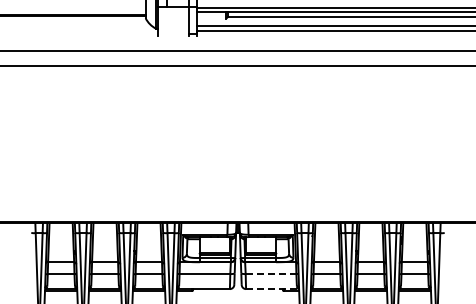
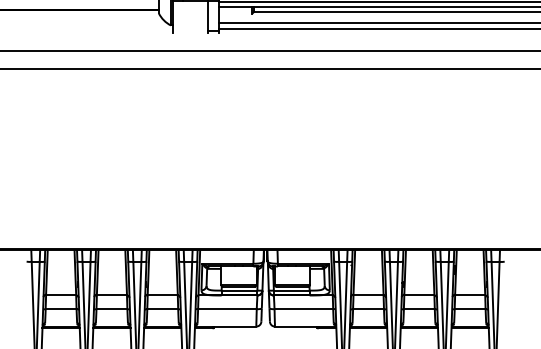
line: (271, 273) -> (304, 308), dashed -> solid
line: (272, 289) -> (305, 327), dashed -> solid

